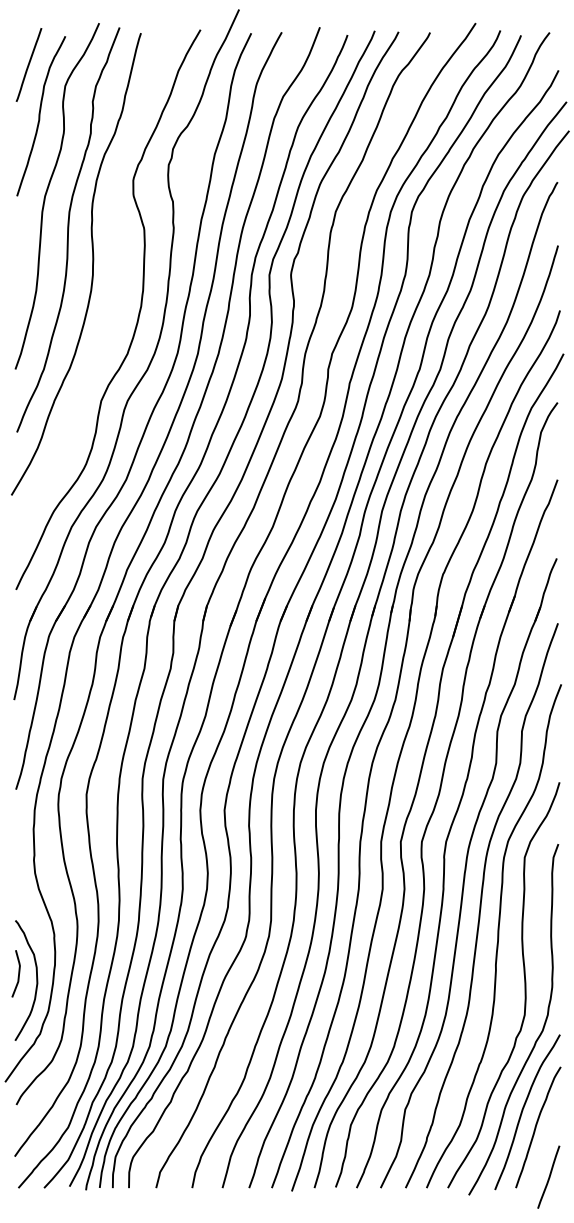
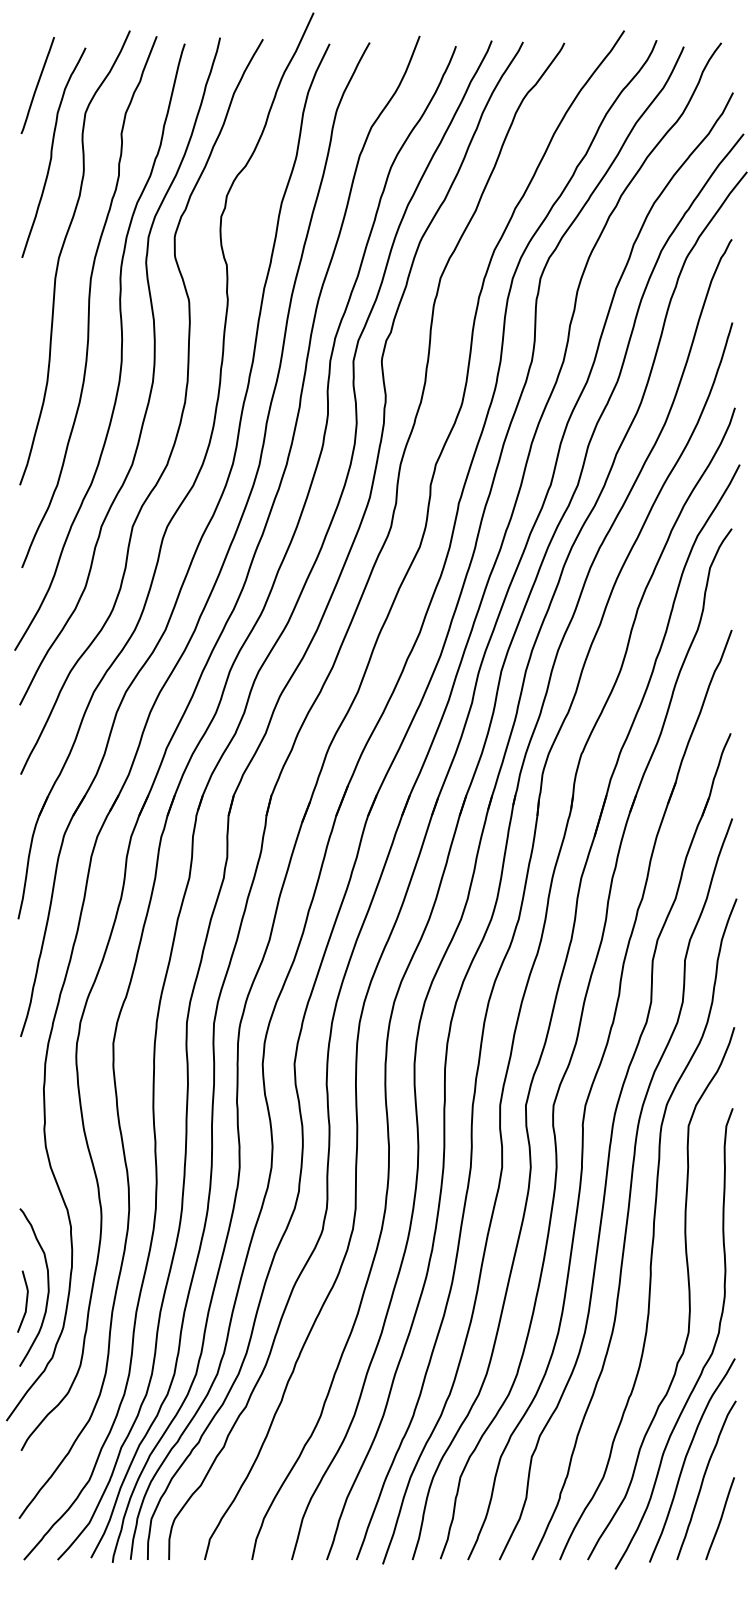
curve: (116, 283) -> (152, 372), added
line: (18, 974) -> (25, 1302), moved
curve: (549, 1177) -> (720, 1518), moved

